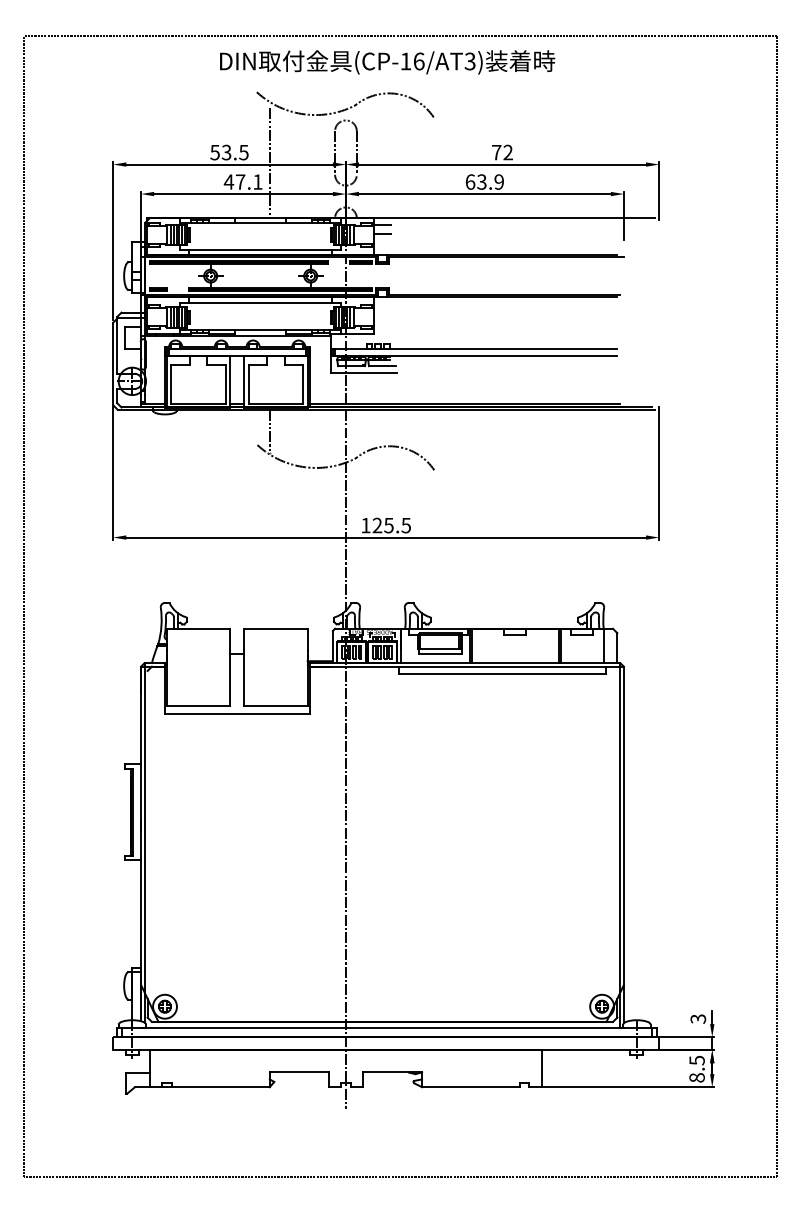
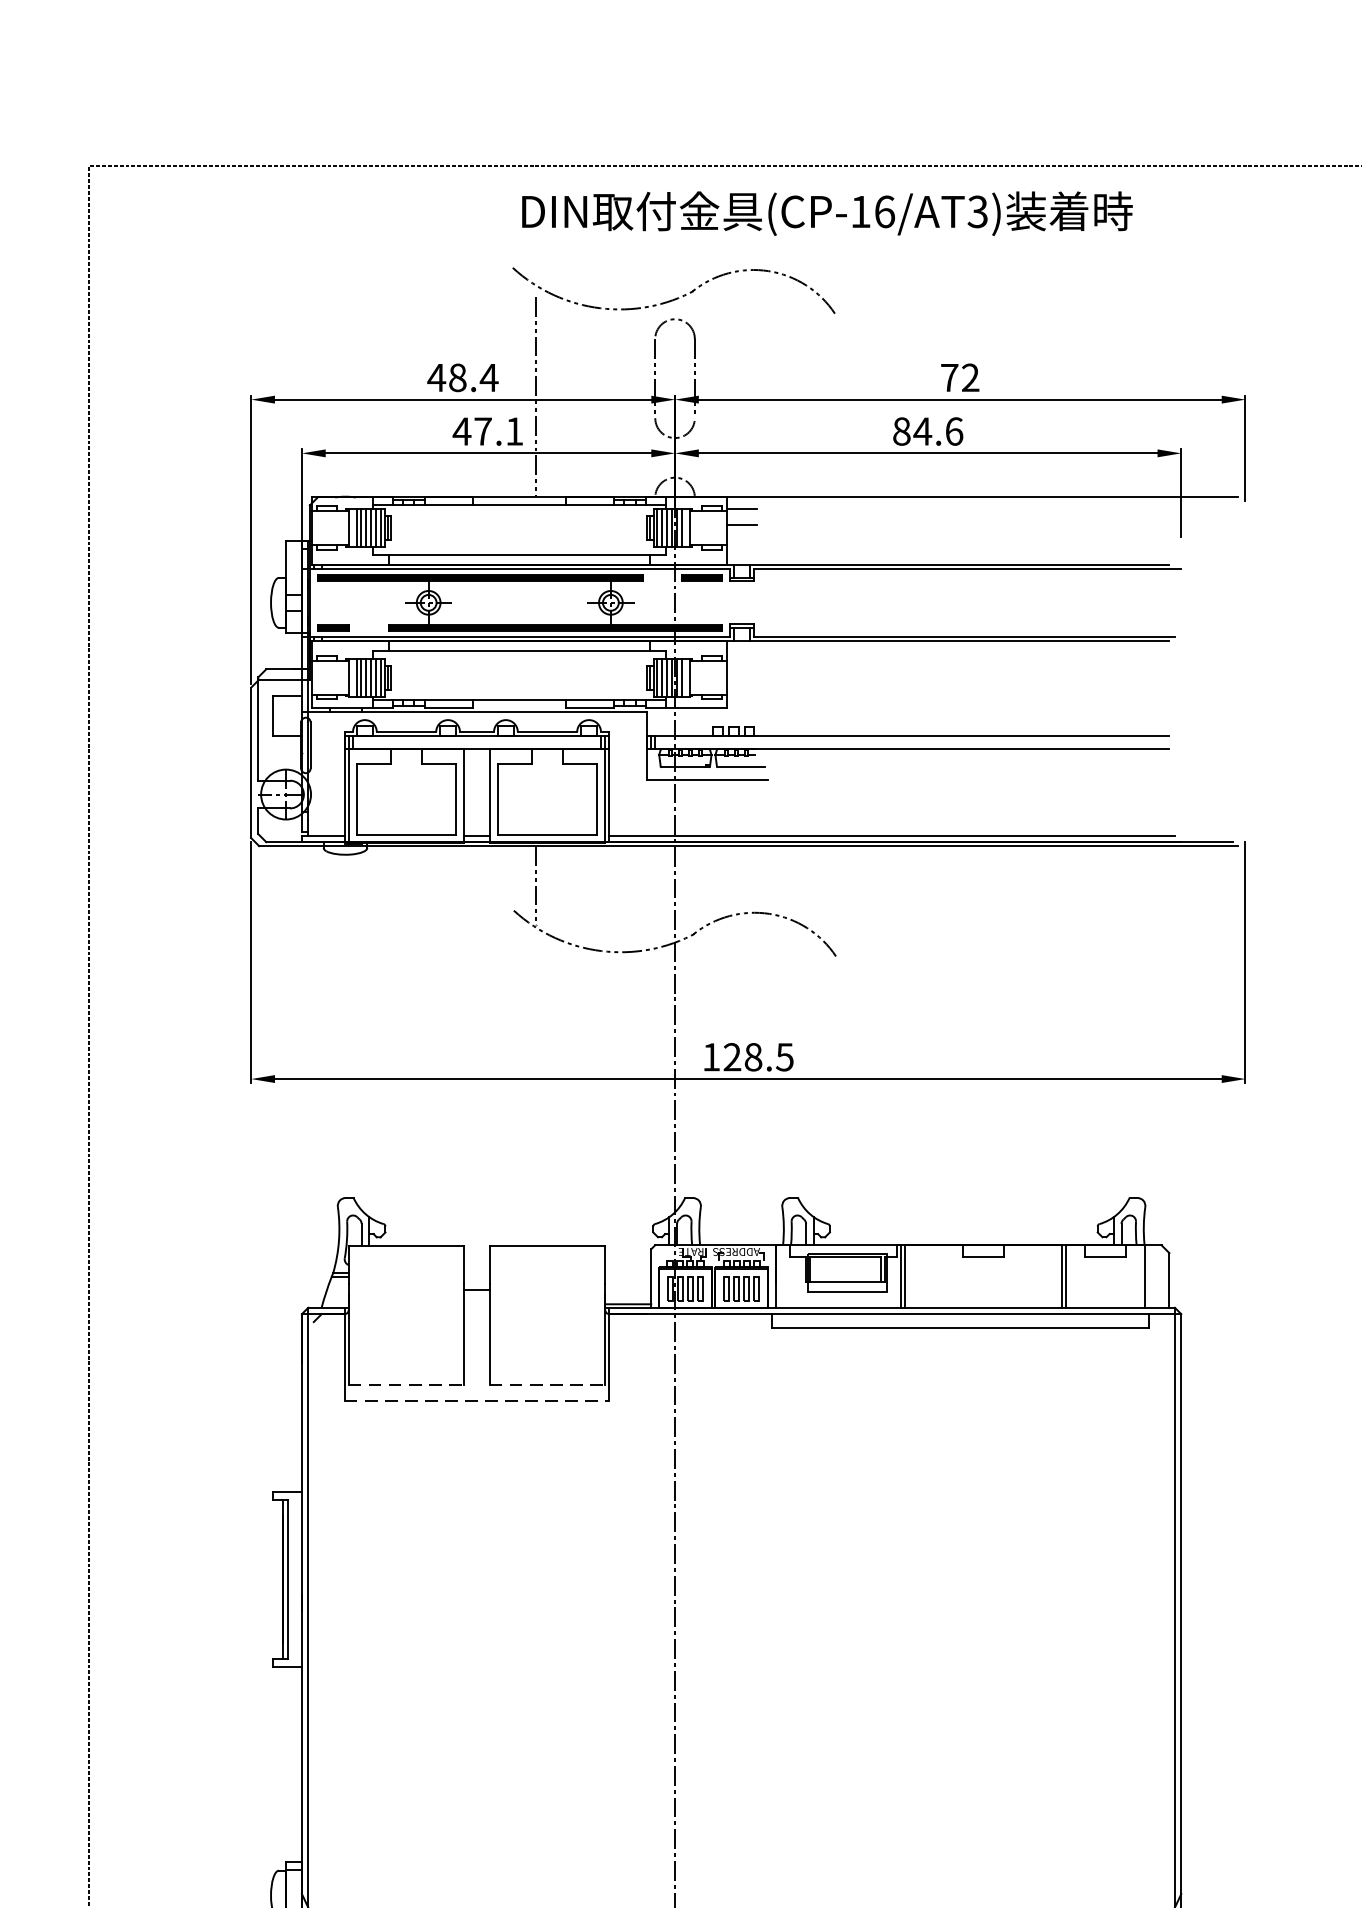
text: (387, 62) -> (827, 213), moved
text: (229, 152) -> (462, 377), 53.5 -> 48.4
text: (484, 181) -> (927, 430), 63.9 -> 84.6
text: (388, 525) -> (752, 1057), 125.5 -> 128.5
line: (198, 705) -> (406, 1384), solid -> dashed
line: (275, 705) -> (546, 1384), solid -> dashed
line: (237, 714) -> (477, 1401), solid -> dashed

